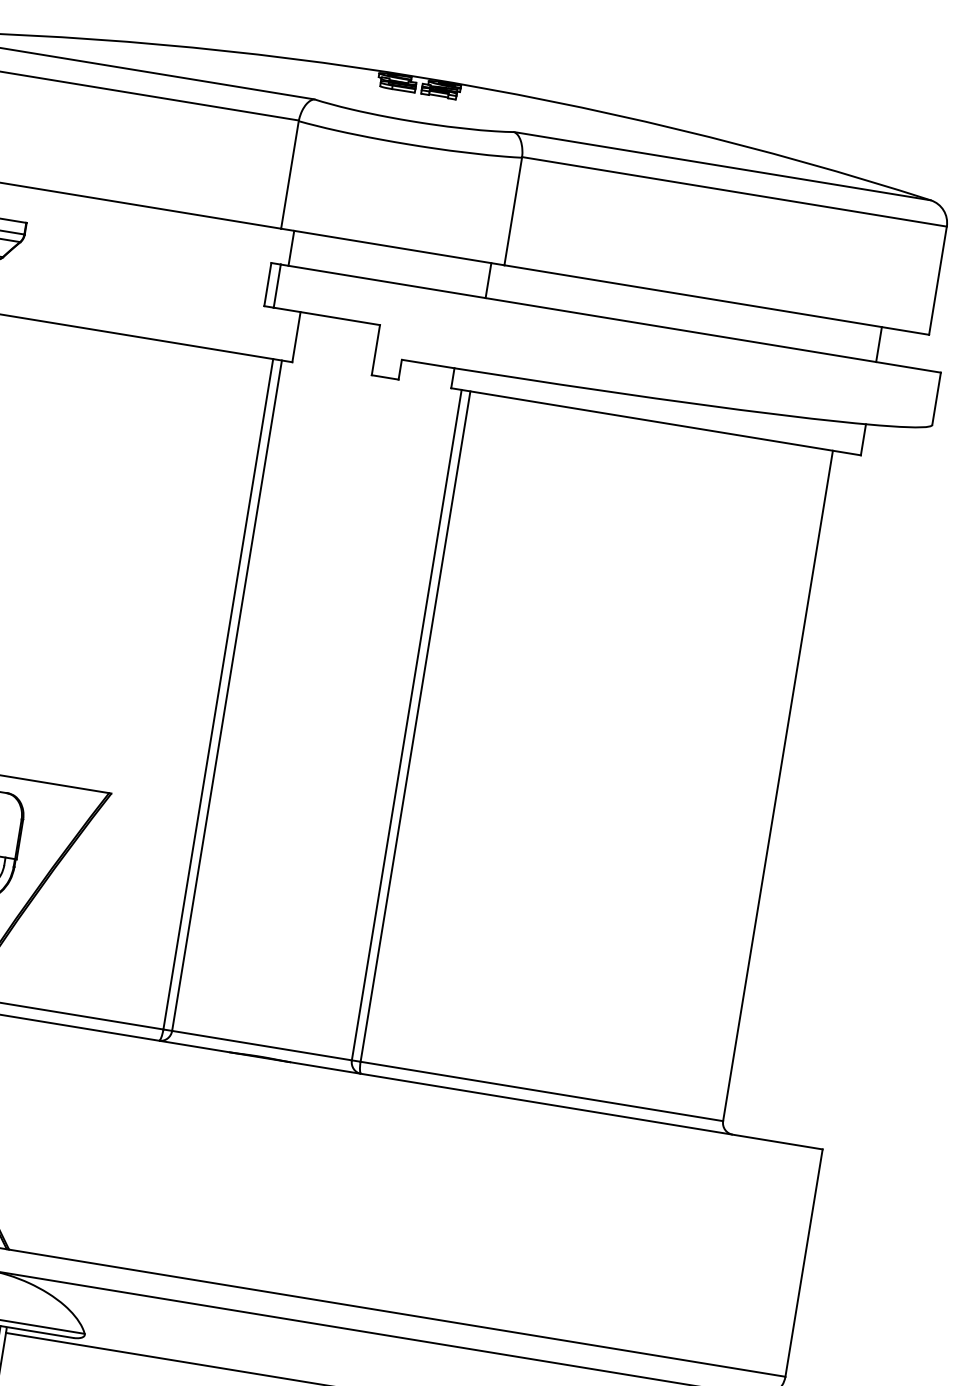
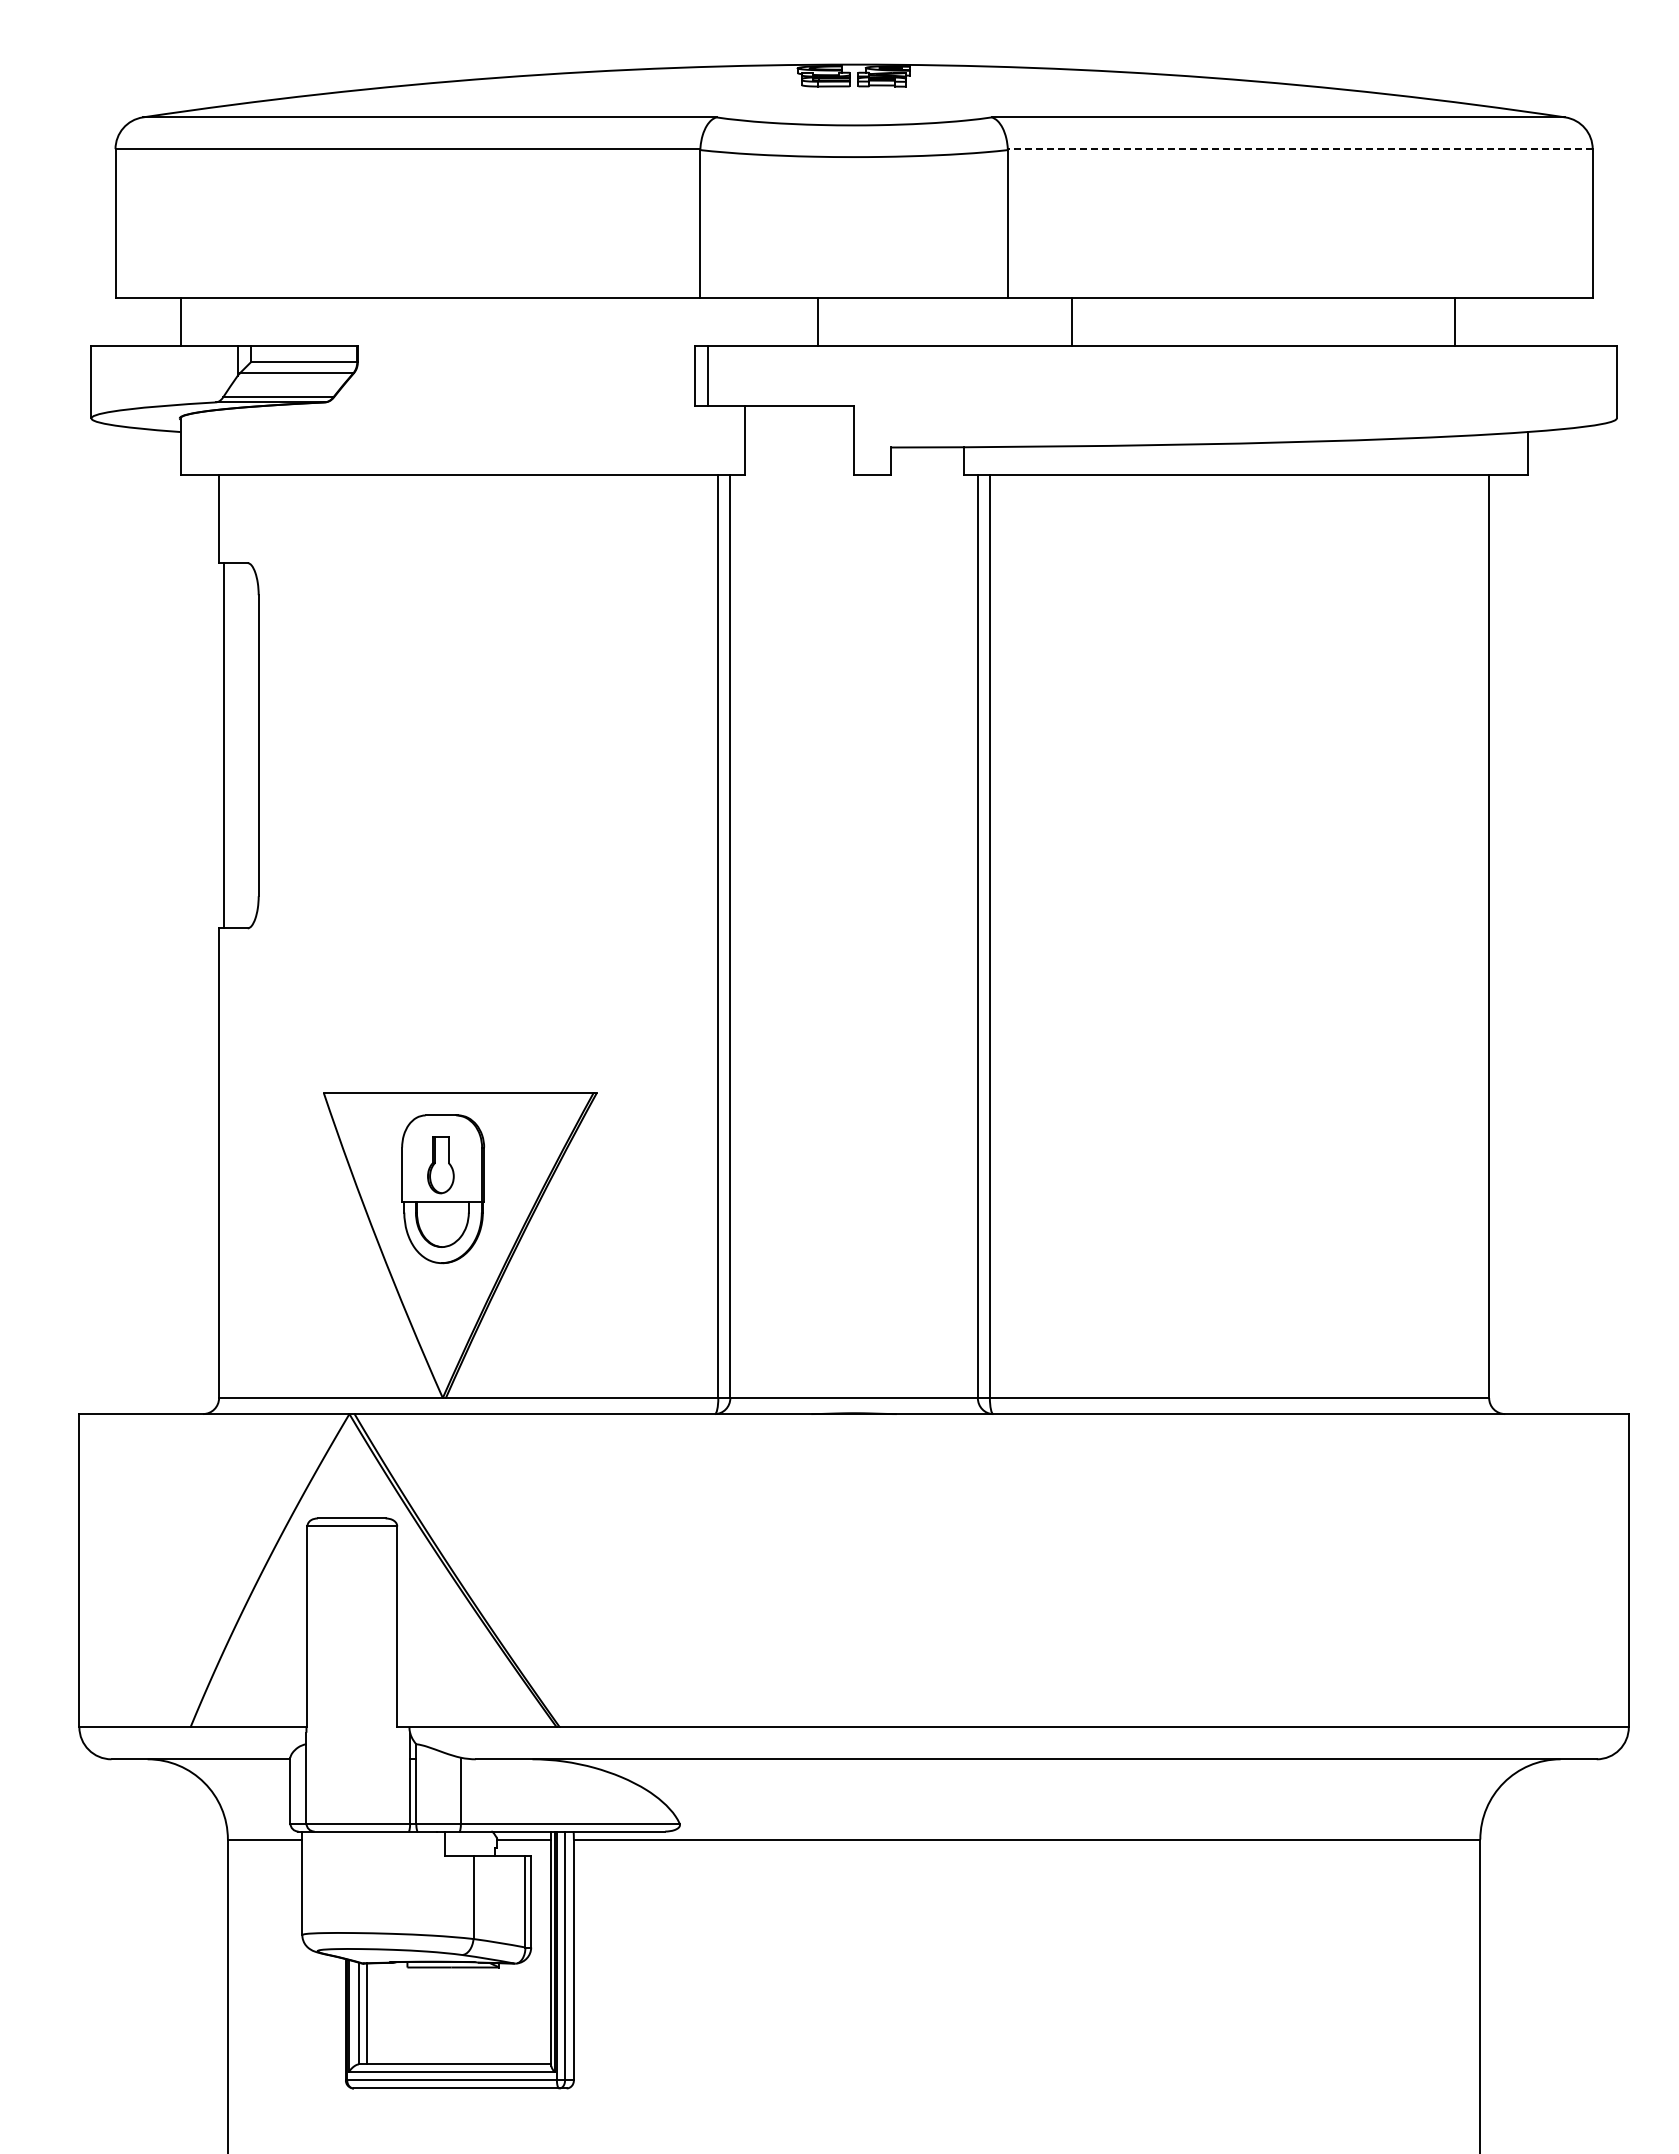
line: (733, 191) -> (1299, 149), solid -> dashed
line: (291, 248) -> (818, 322), moved
line: (488, 280) -> (1071, 322), moved
line: (878, 344) -> (1454, 322), moved

